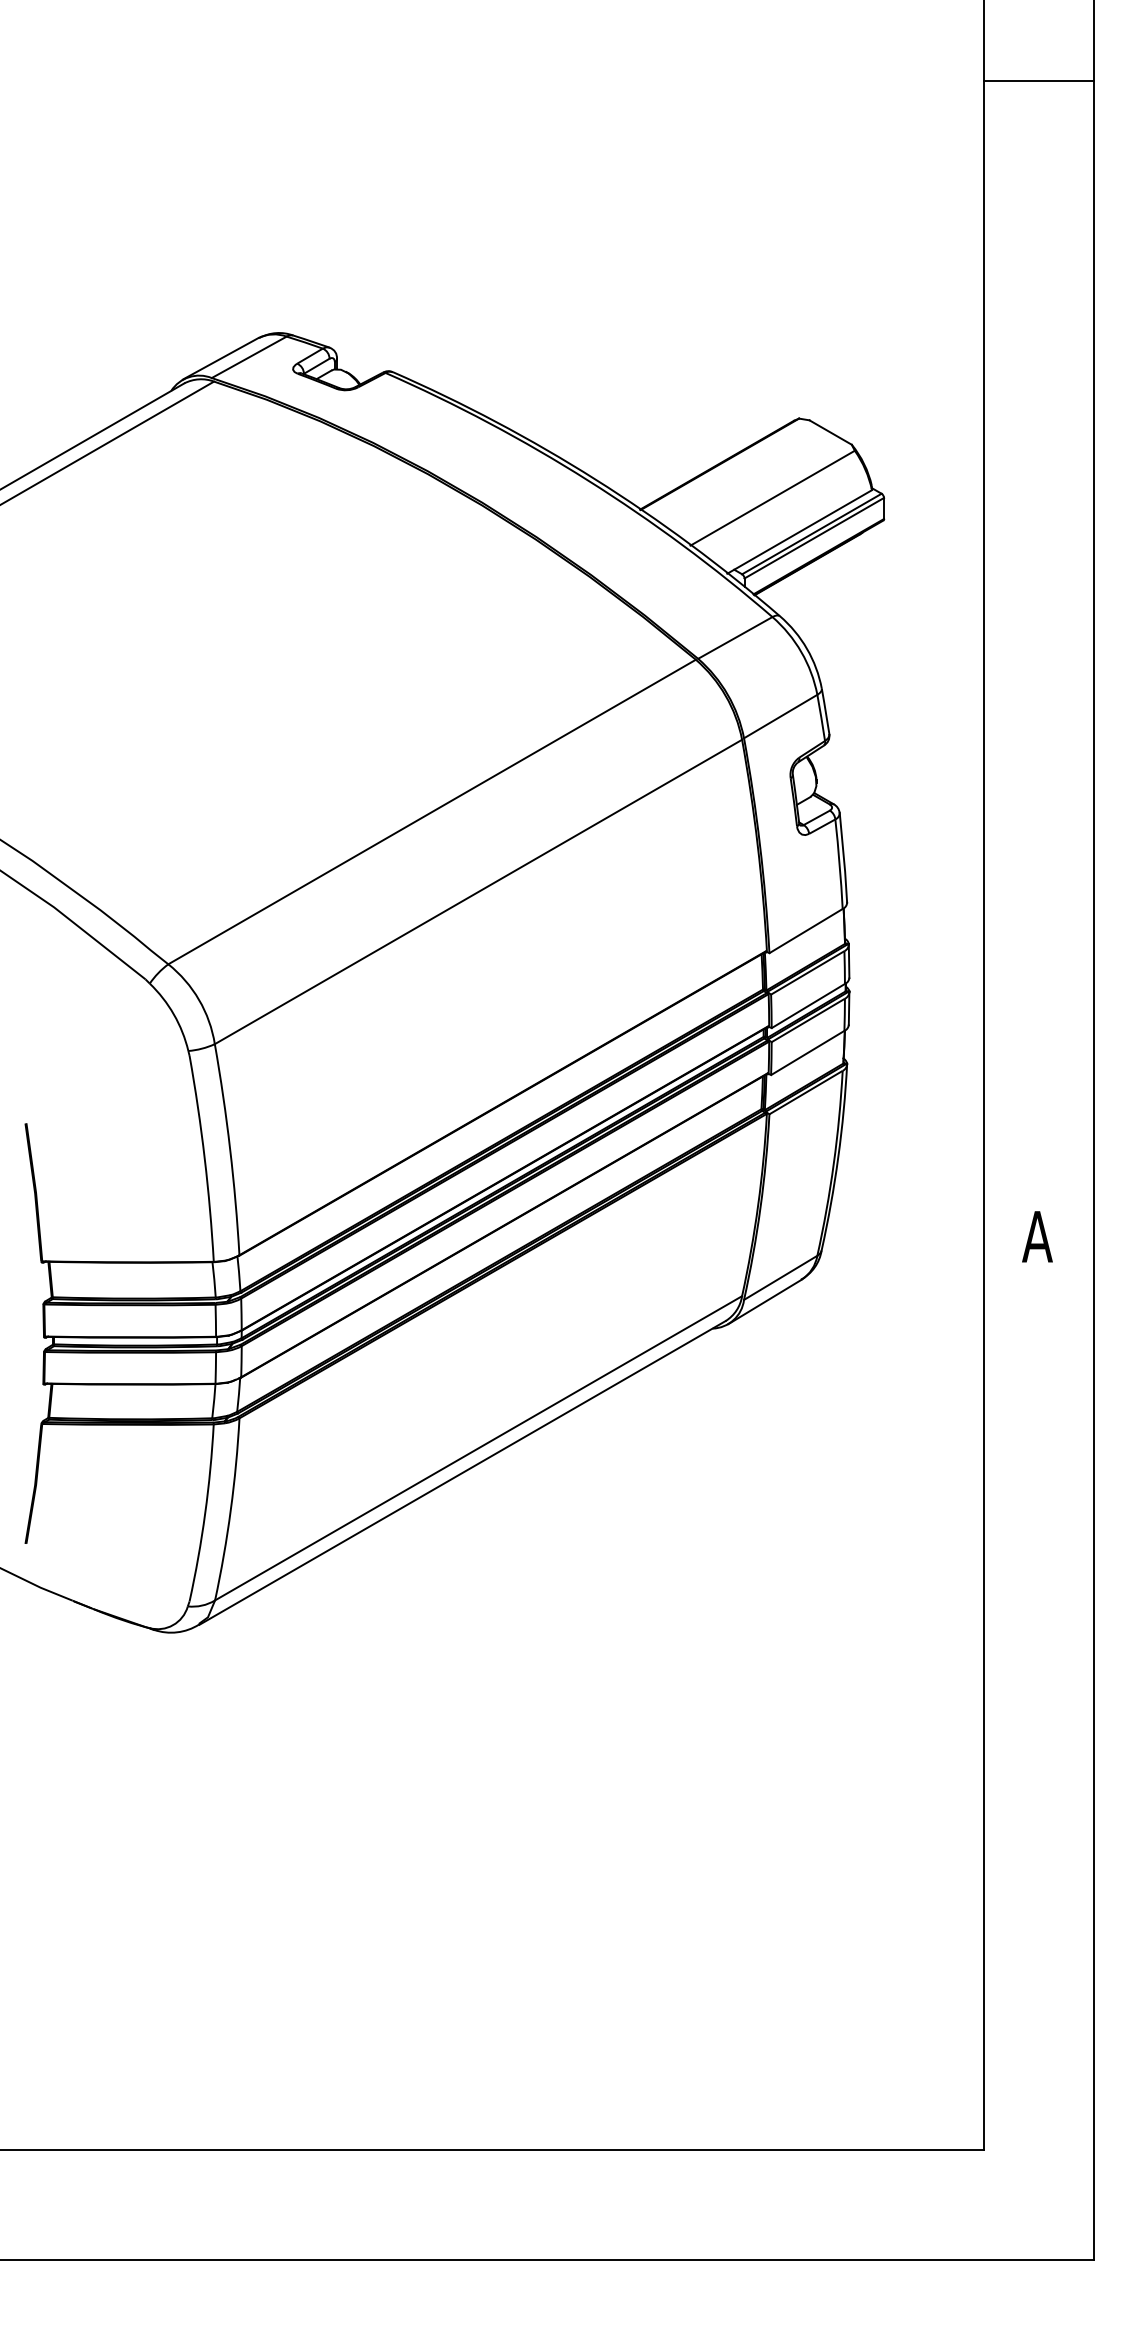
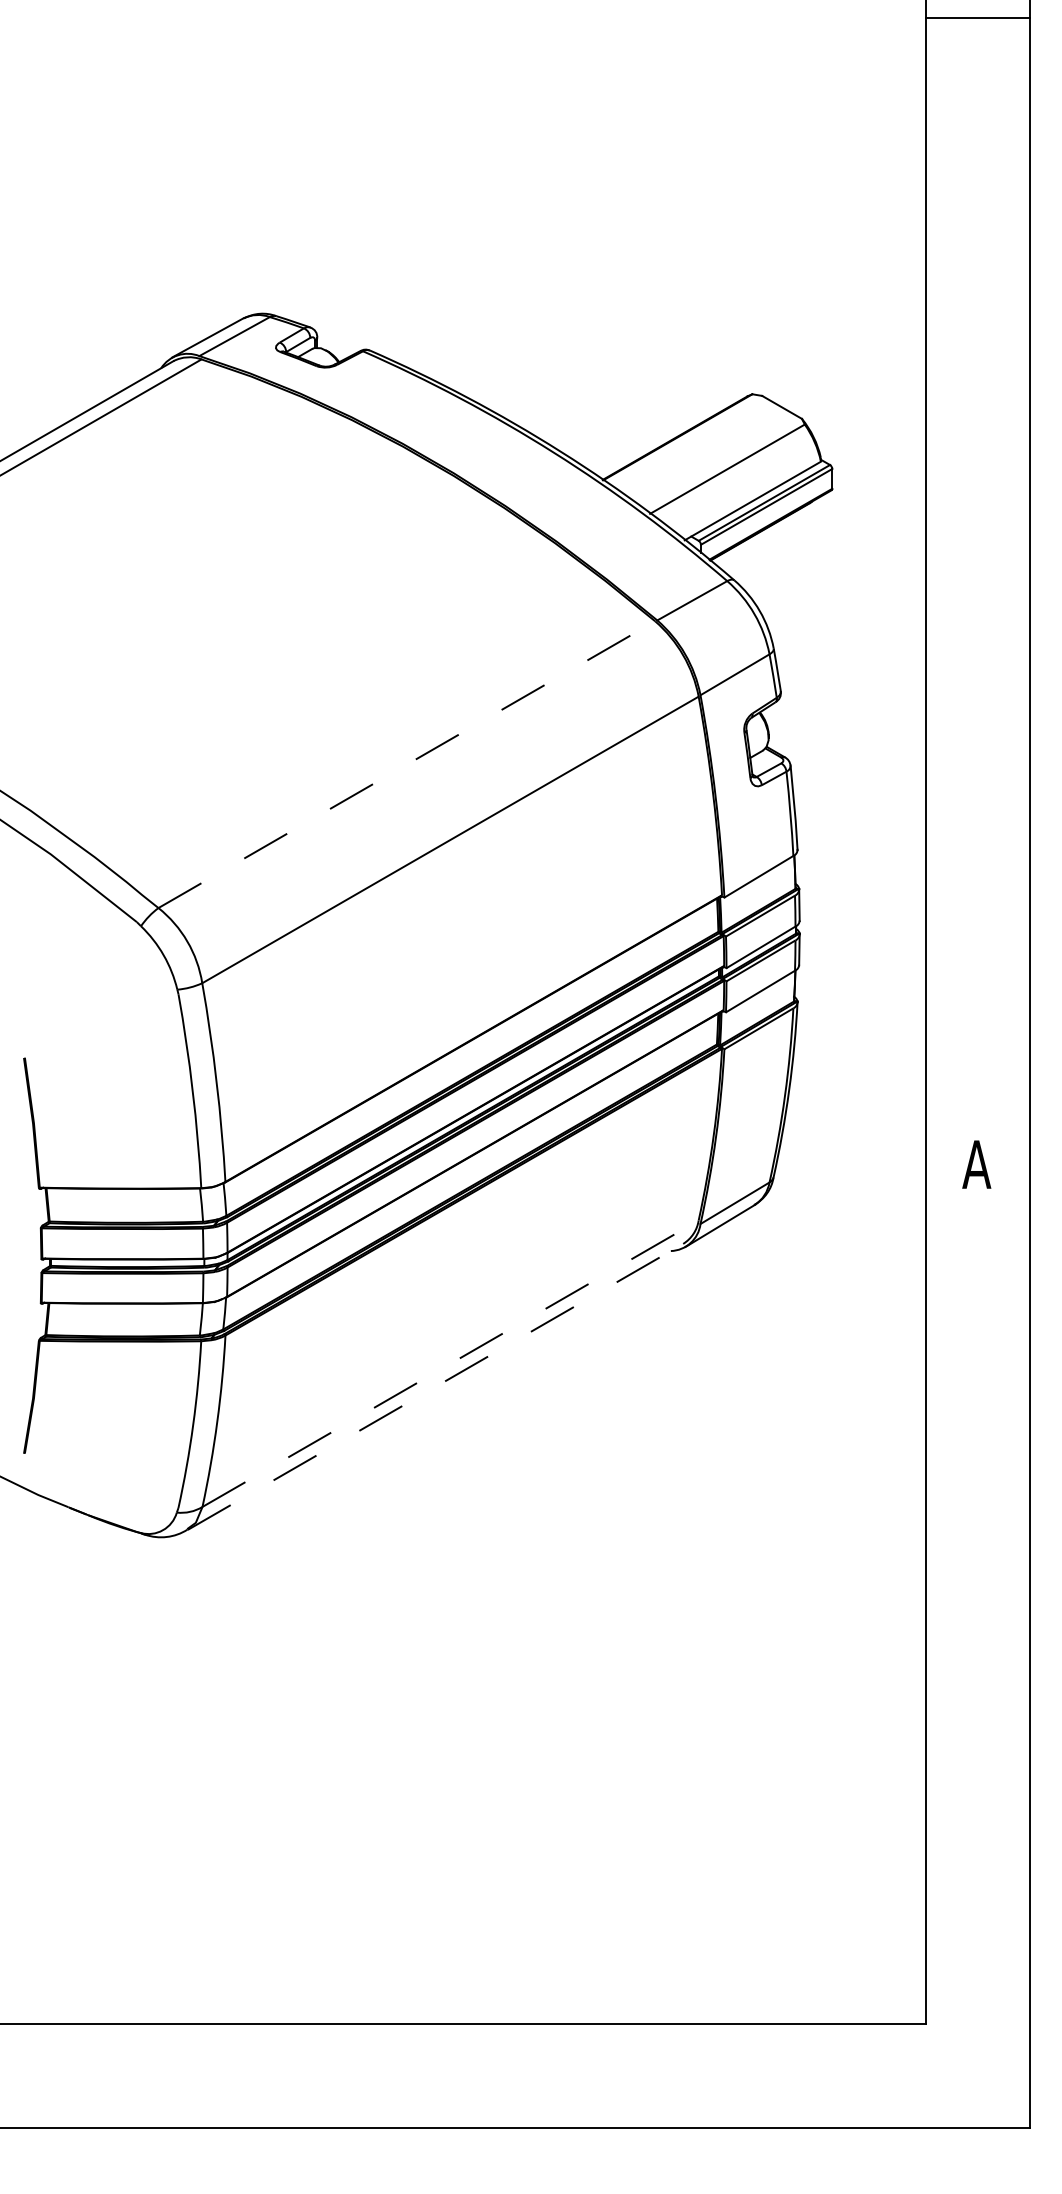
line: (1038, 80) -> (977, 17), moved
line: (432, 812) -> (407, 765), solid -> dashed
line: (479, 1448) -> (451, 1363), solid -> dashed
line: (462, 1472) -> (435, 1386), solid -> dashed

